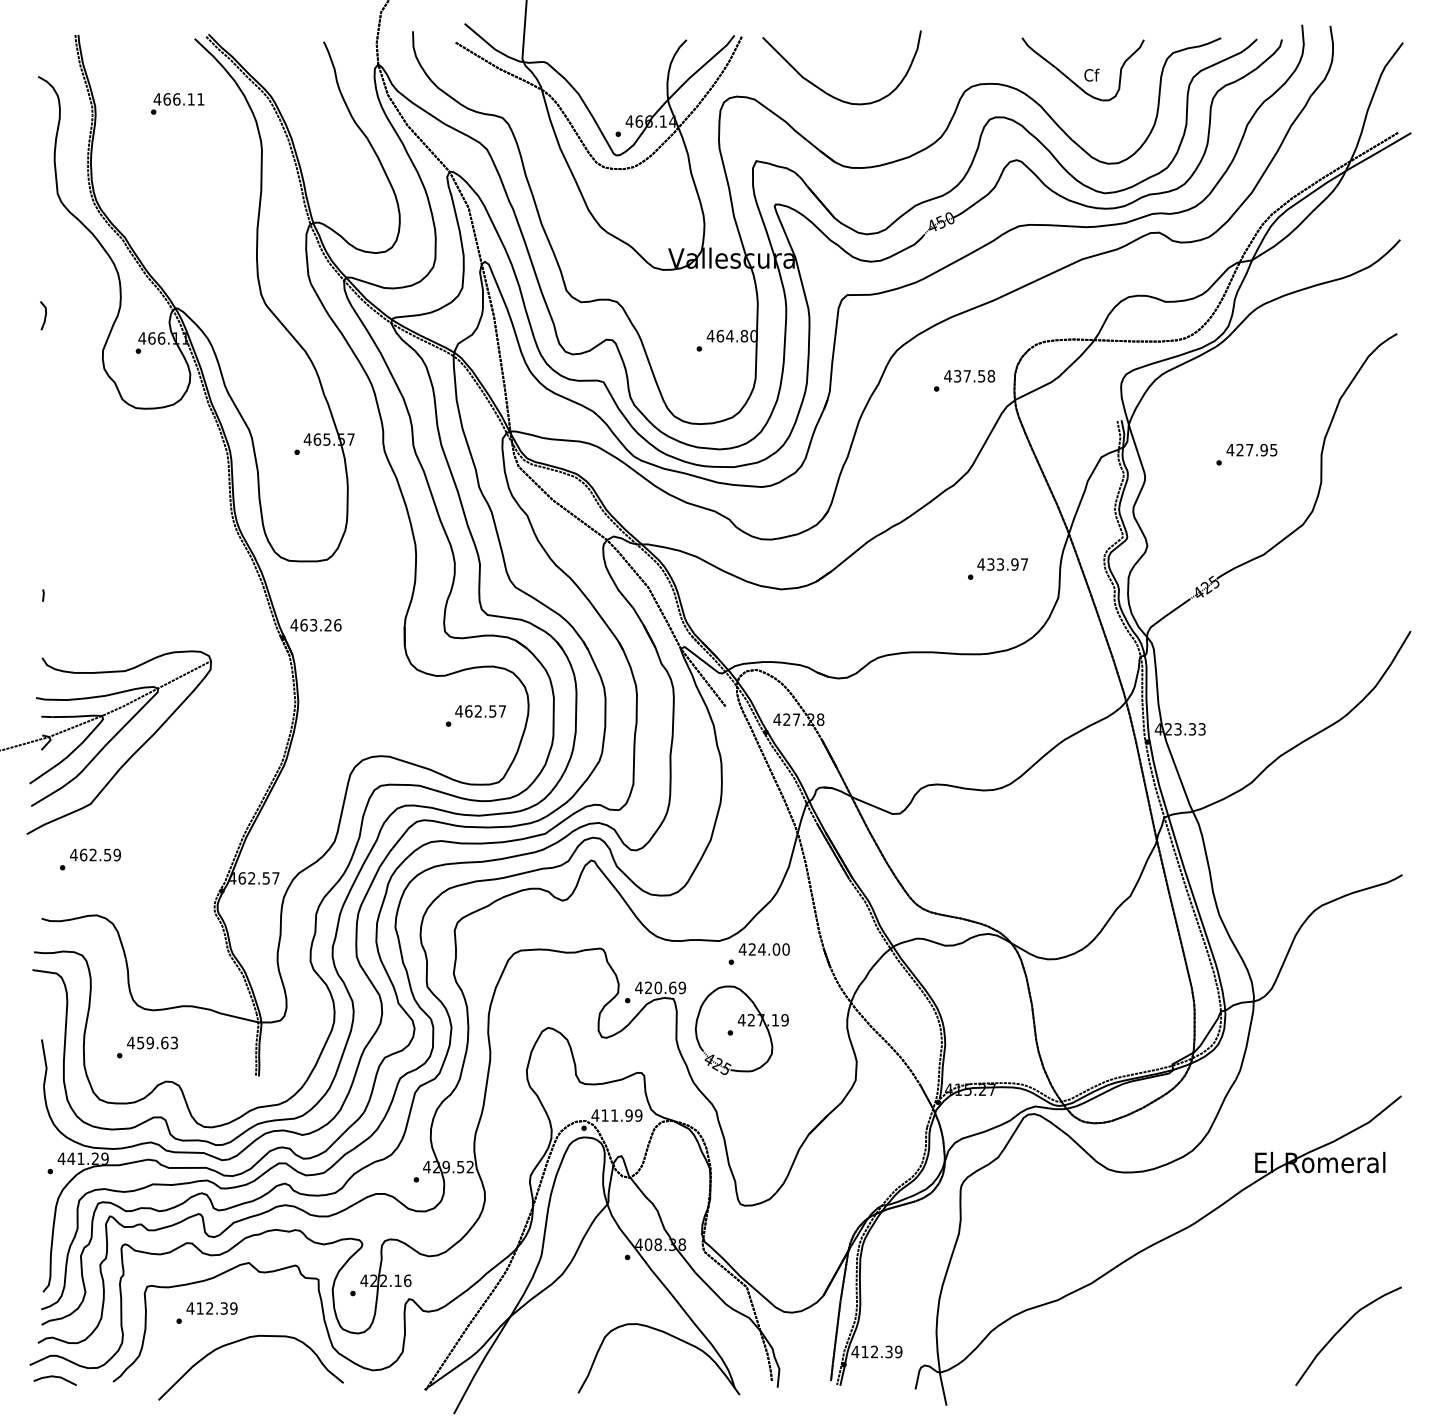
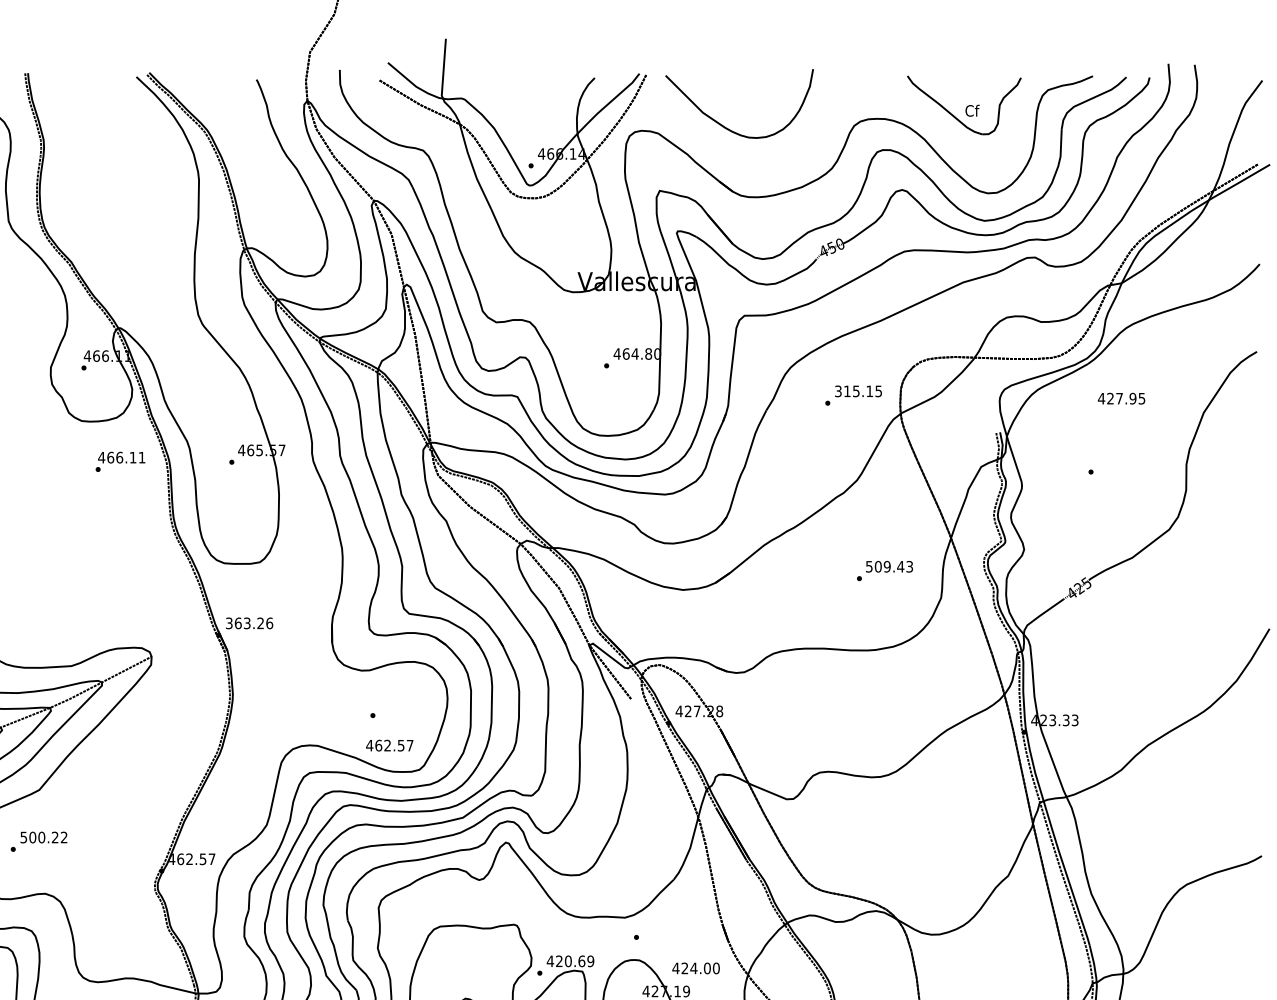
text: (177, 103) -> (120, 461), moved
text: (969, 376) -> (858, 391), 437.58 -> 315.15
text: (1251, 449) -> (1121, 398), moved
text: (1002, 564) -> (889, 566), 433.97 -> 509.43
text: (294, 625) -> (229, 623), 463.26 -> 363.26
text: (480, 711) -> (389, 745), moved
text: (95, 854) -> (43, 837), 462.59 -> 500.22
text: (763, 949) -> (695, 968), moved

